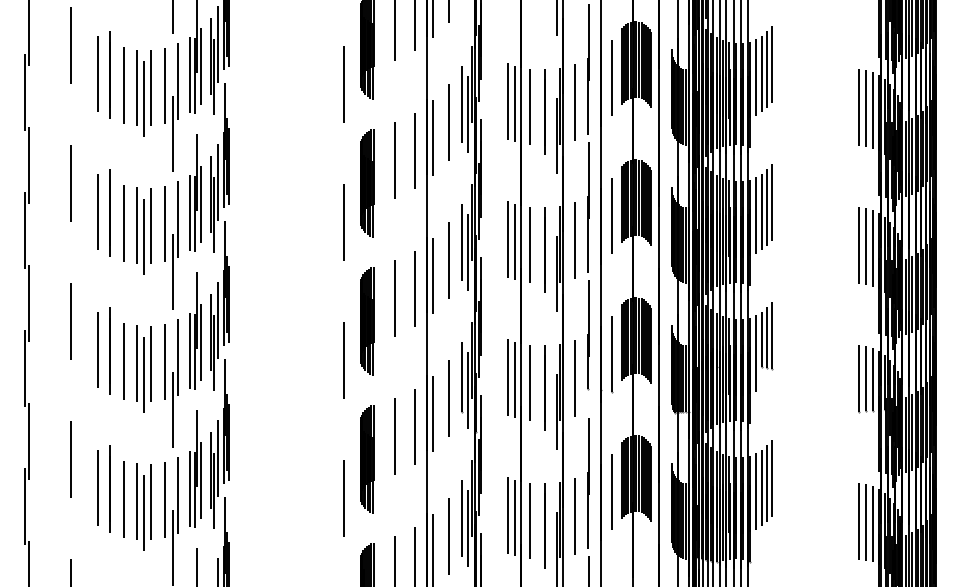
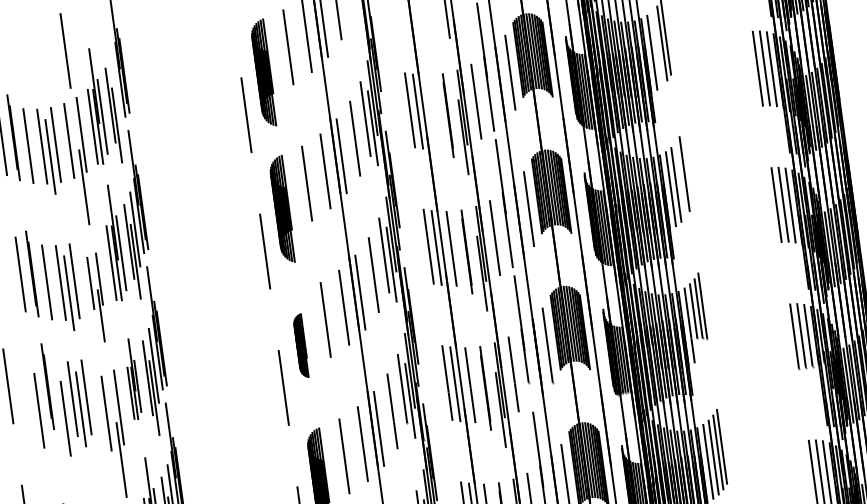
line: (218, 44) -> (116, 92), removed
line: (762, 73) -> (658, 47), removed
line: (530, 106) -> (433, 111), removed
line: (767, 207) -> (681, 179), removed
part: (171, 245) -> (97, 297), size x0.7
part: (367, 321) -> (301, 346), size x0.6
part: (195, 330) -> (132, 378), size x0.7
line: (109, 350) -> (47, 386), moved
part: (143, 368) -> (79, 402), moved

